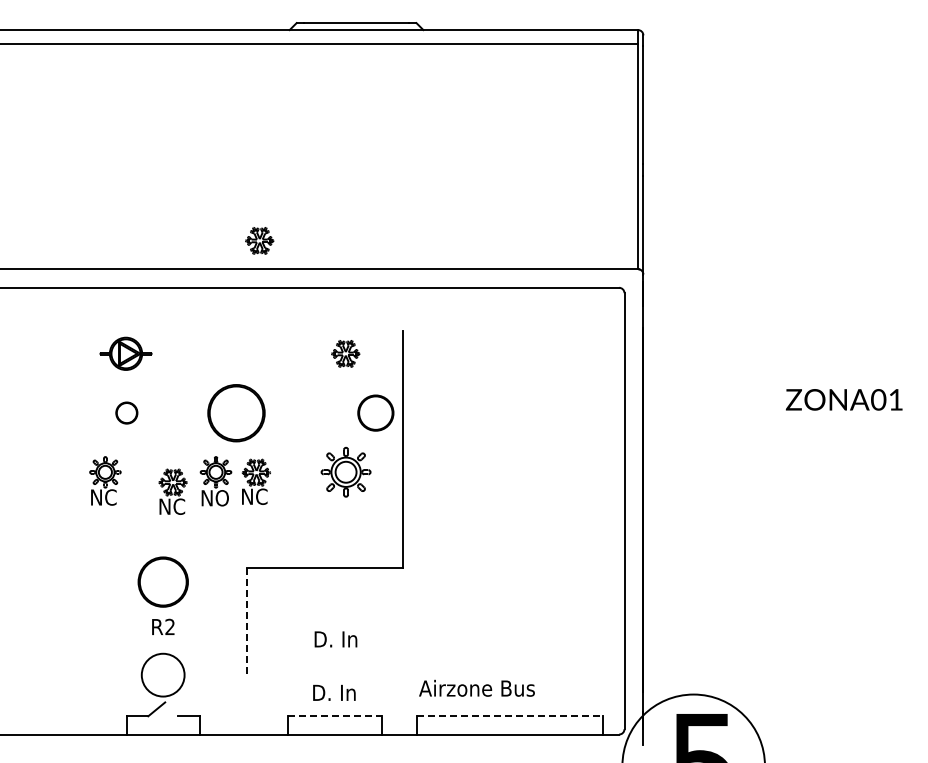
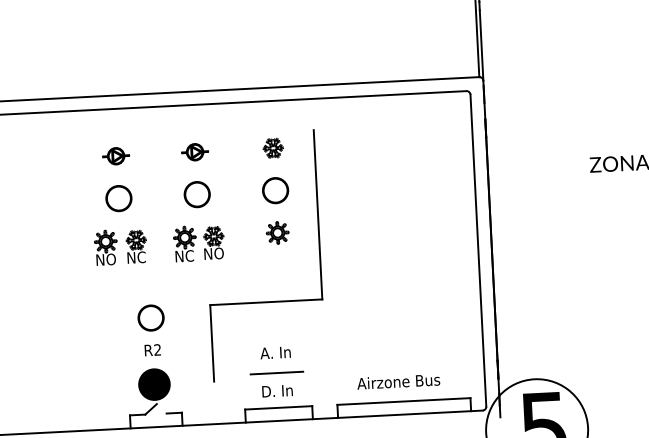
part: (259, 240) -> (207, 70), removed
part: (125, 353) -> (115, 155), size x0.71
part: (236, 353) -> (195, 151), added
circle: (126, 412) -> (118, 198), size x1.67
circle: (235, 412) -> (196, 194), size x0.62
circle: (375, 412) -> (275, 190), moved
part: (345, 472) -> (277, 233), size x0.62
part: (172, 491) -> (136, 246), moved
text: (265, 496) -> (221, 253), NC -> NO
text: (114, 497) -> (113, 259), NC -> NO
text: (224, 498) -> (191, 256), NO -> NC
circle: (162, 581) -> (150, 317), size x0.71
line: (246, 622) -> (212, 343), dashed -> solid
text: (335, 639) -> (276, 352), D. In -> A. In
line: (334, 667) -> (276, 372), added
fill: (162, 674) -> (153, 384), added
text: (476, 687) -> (398, 381), moved
line: (334, 716) -> (278, 407), dashed -> solid
line: (510, 716) -> (404, 401), dashed -> solid

